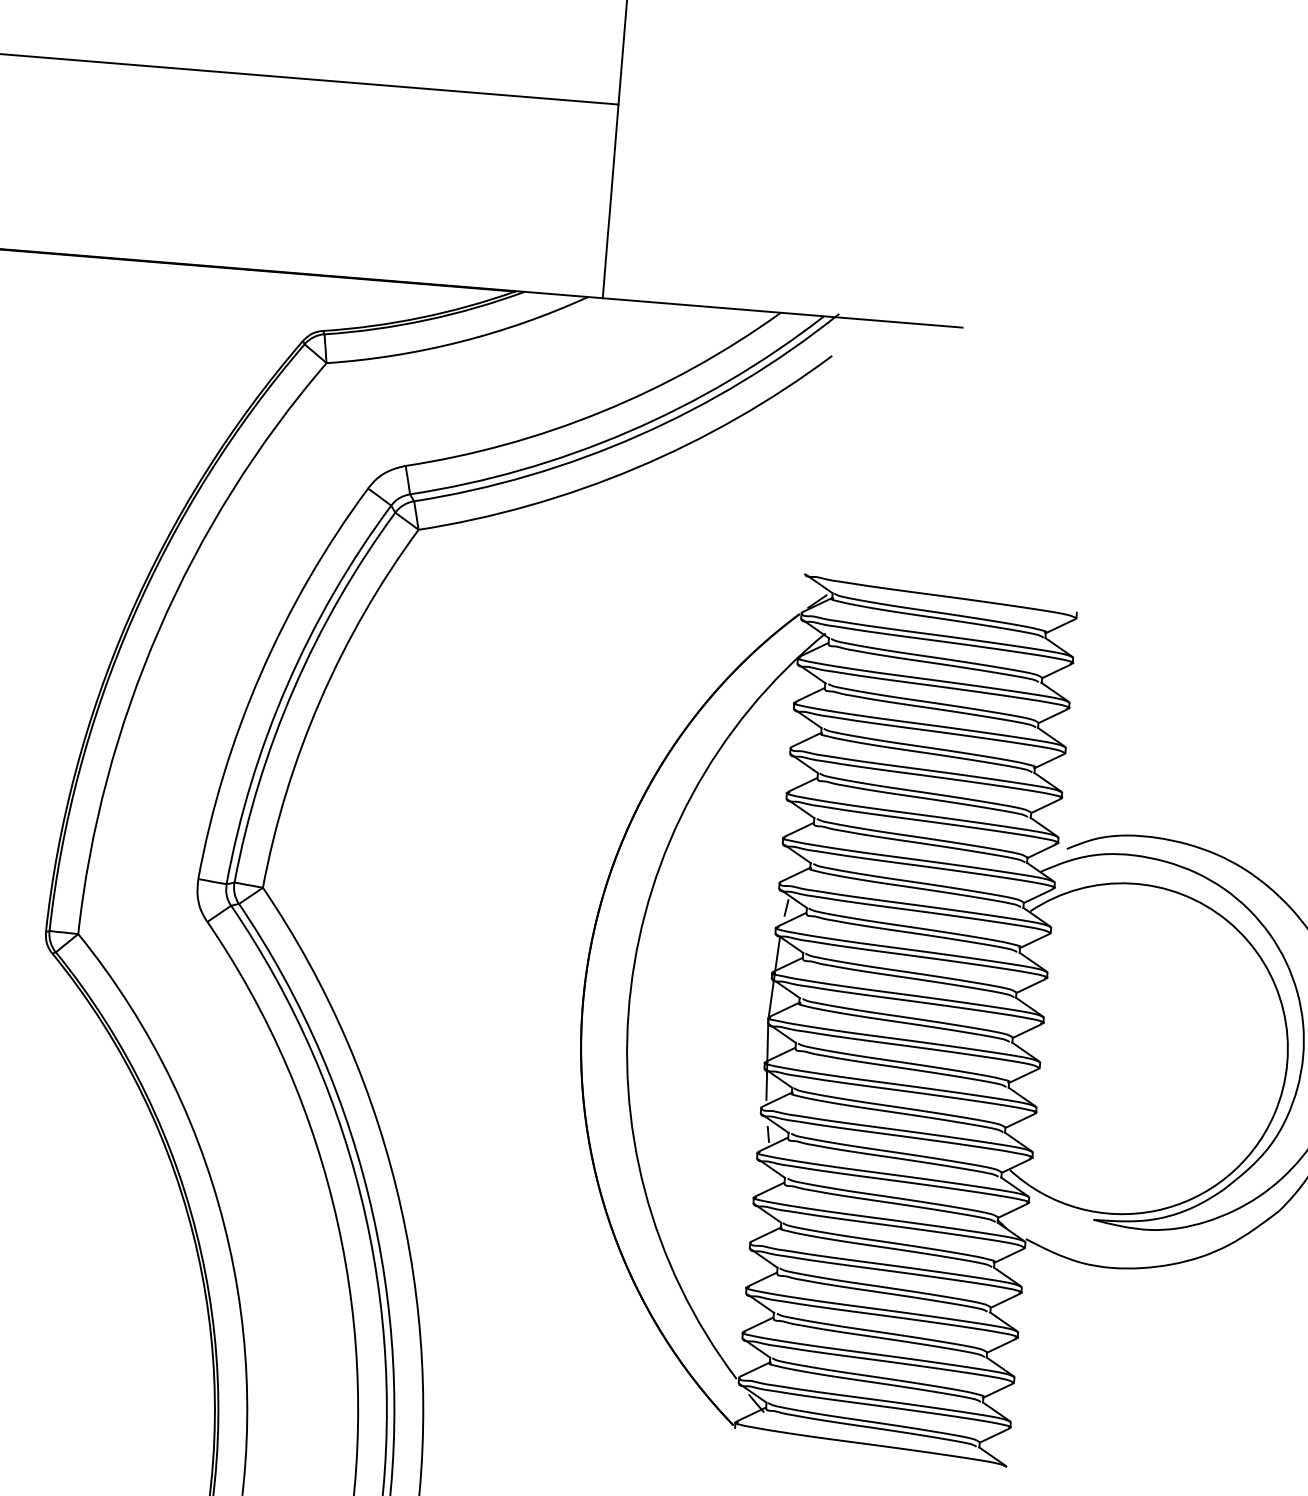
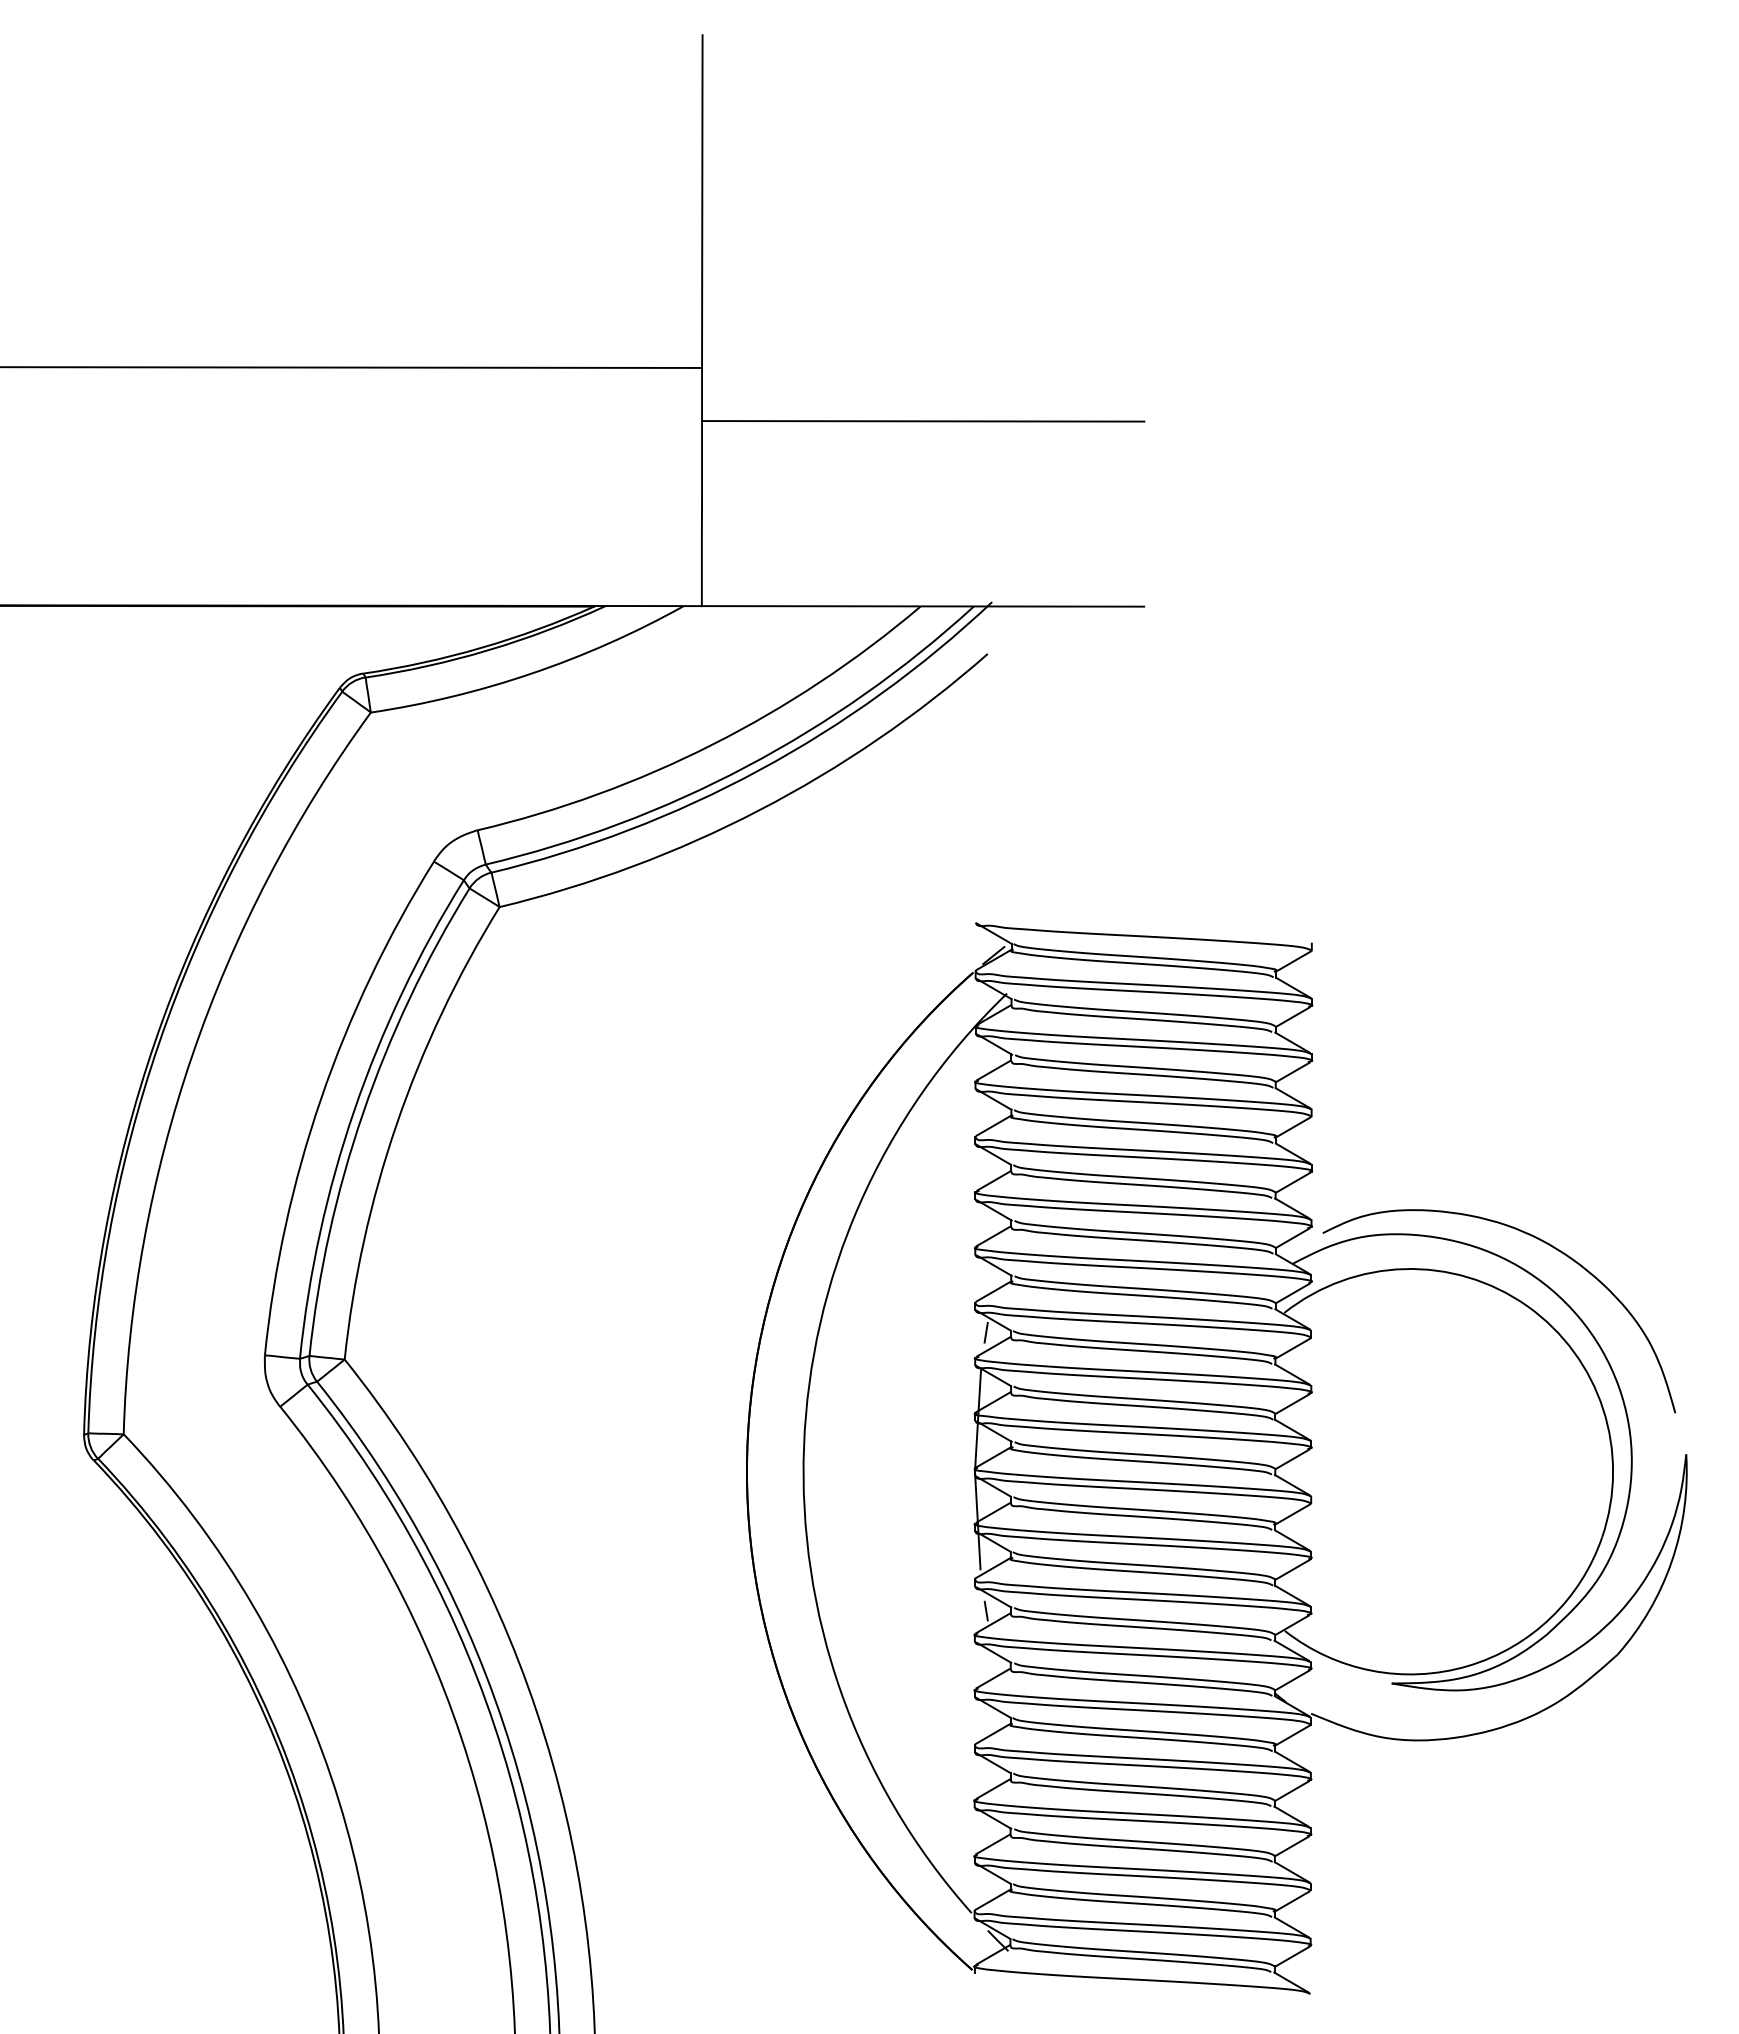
line: (795, 162) -> (923, 421), added

